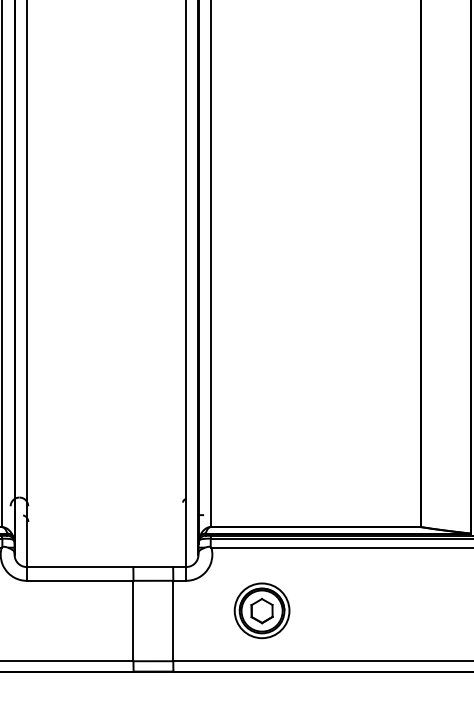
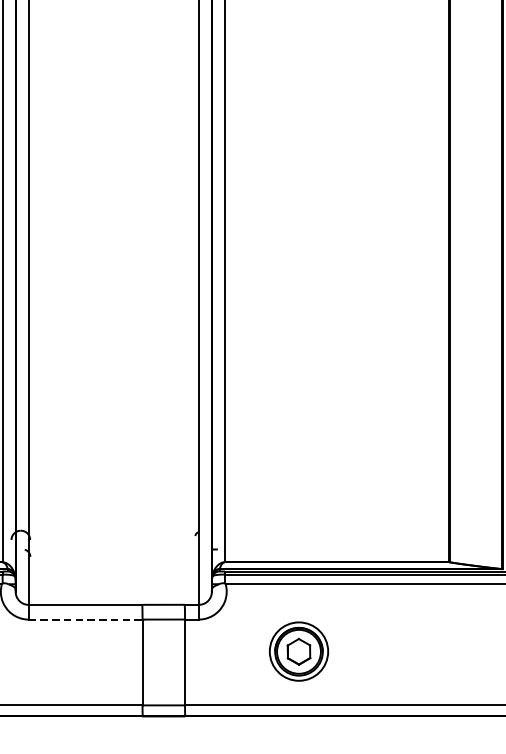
line: (80, 580) -> (85, 619), solid -> dashed
part: (261, 610) -> (298, 651), moved

